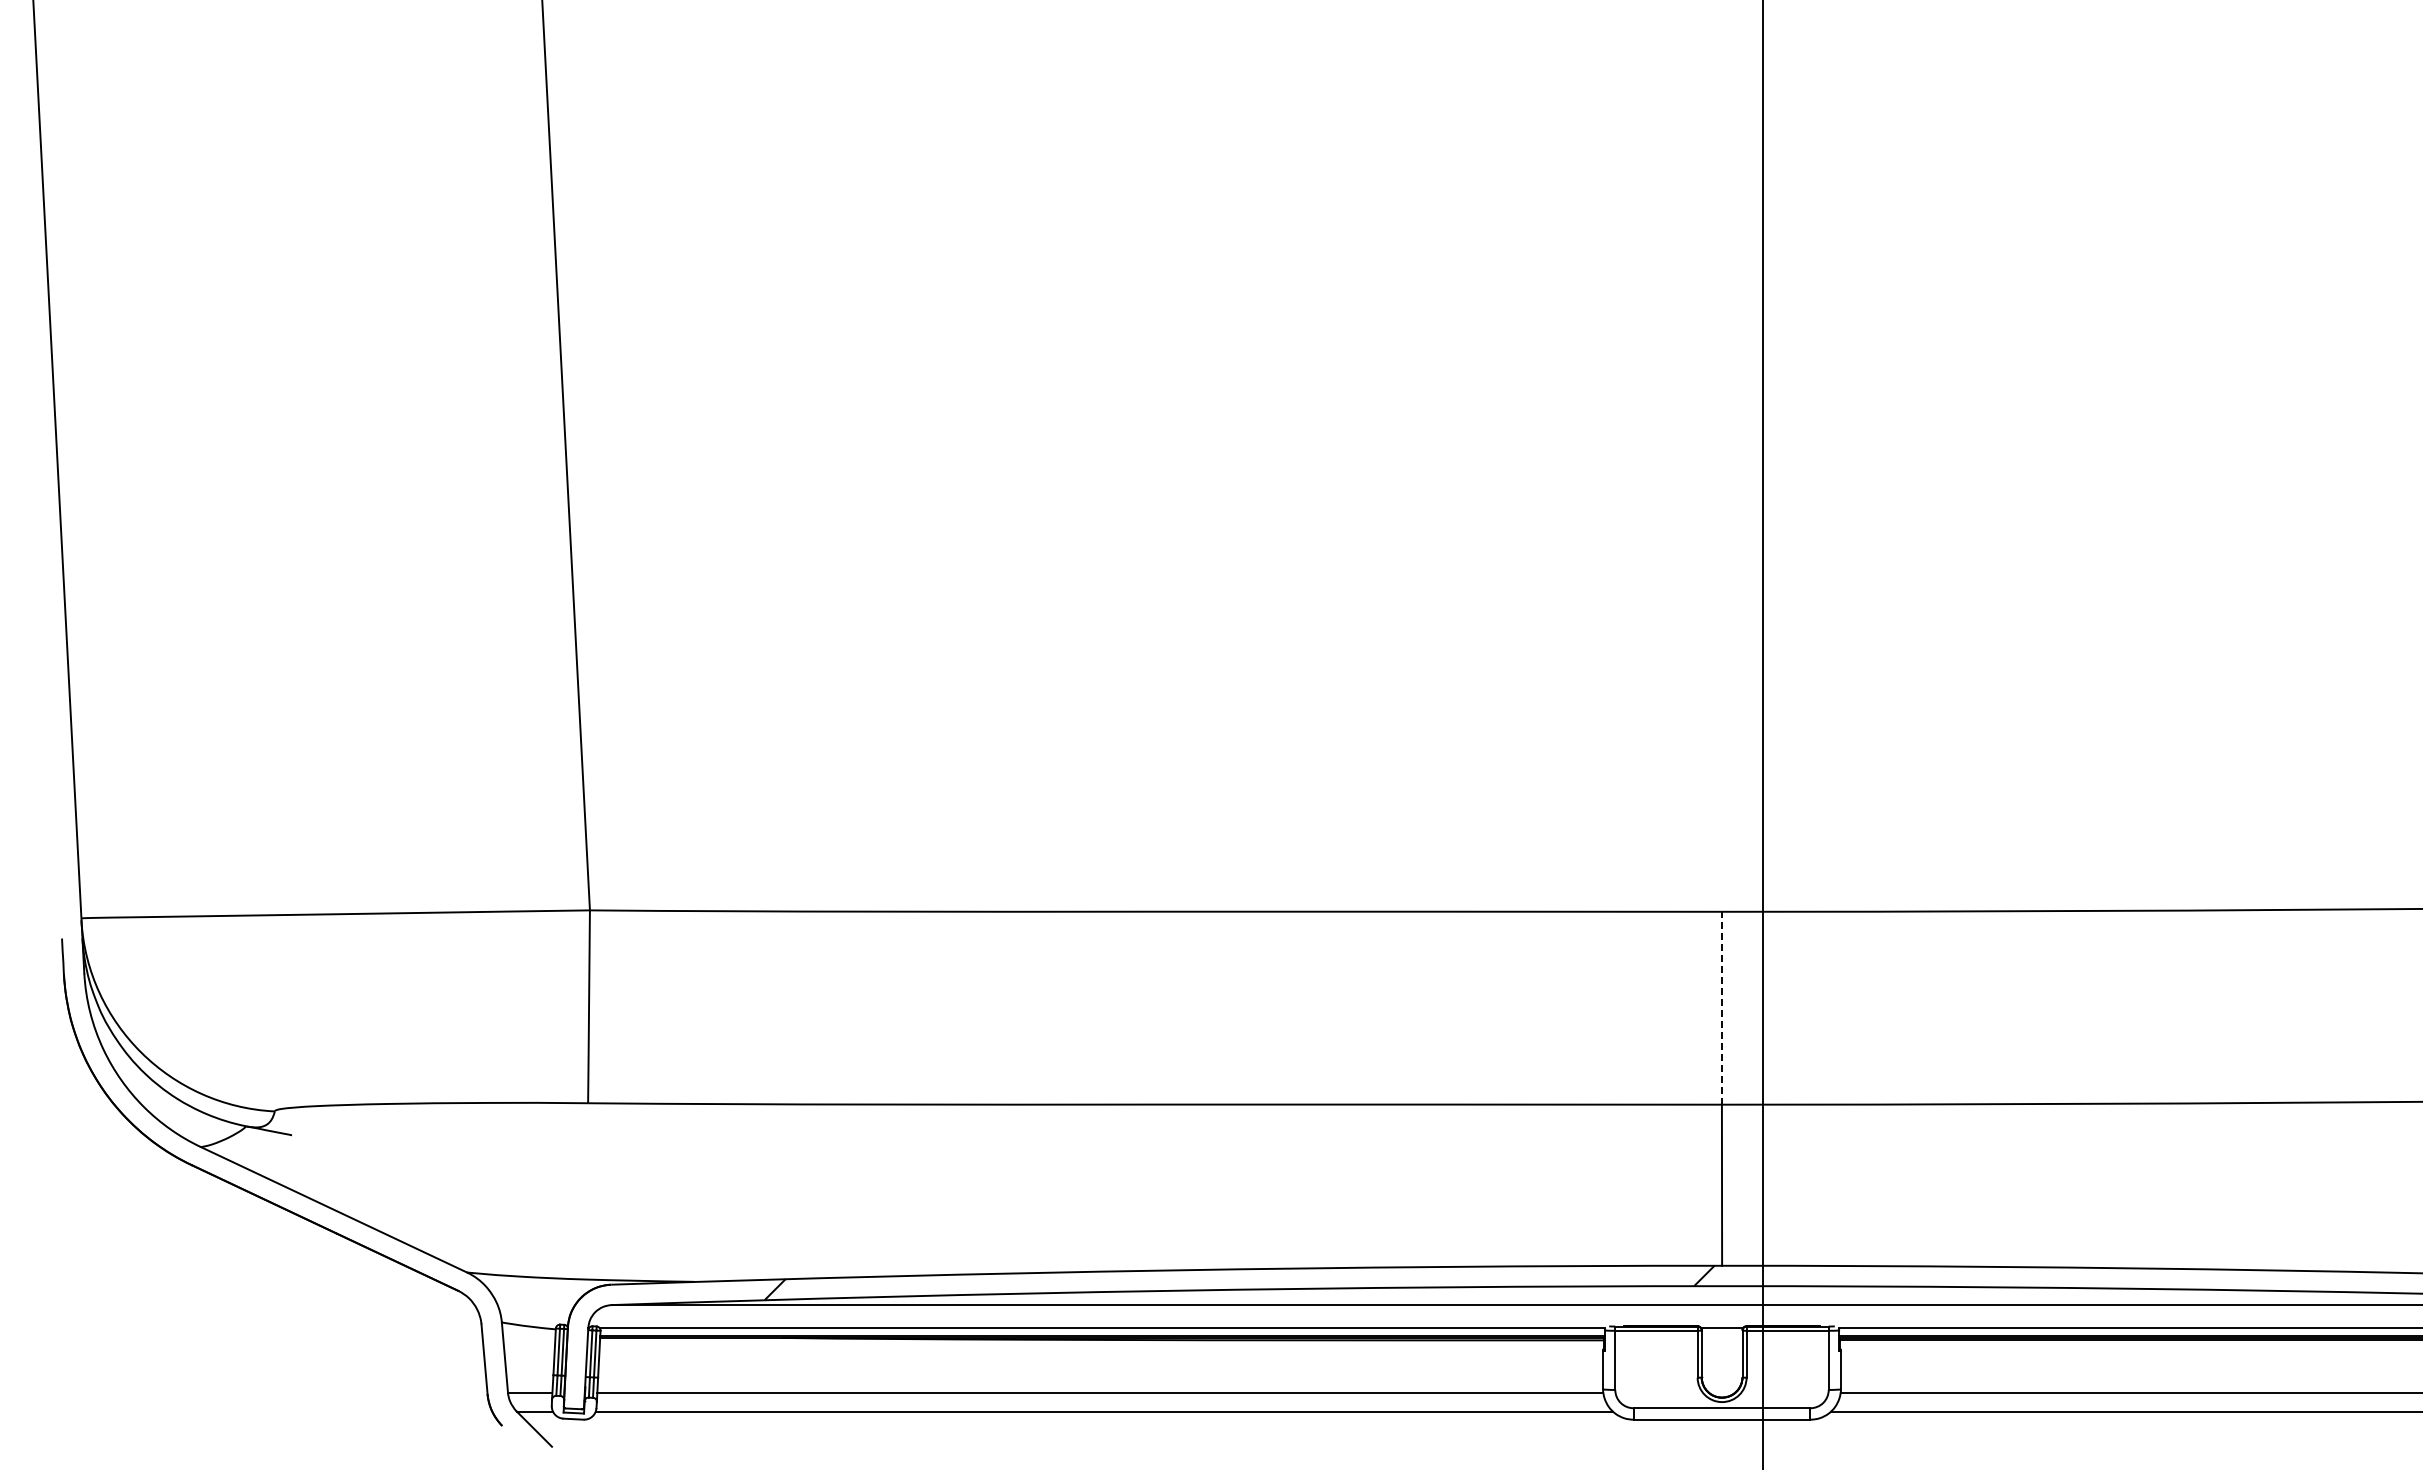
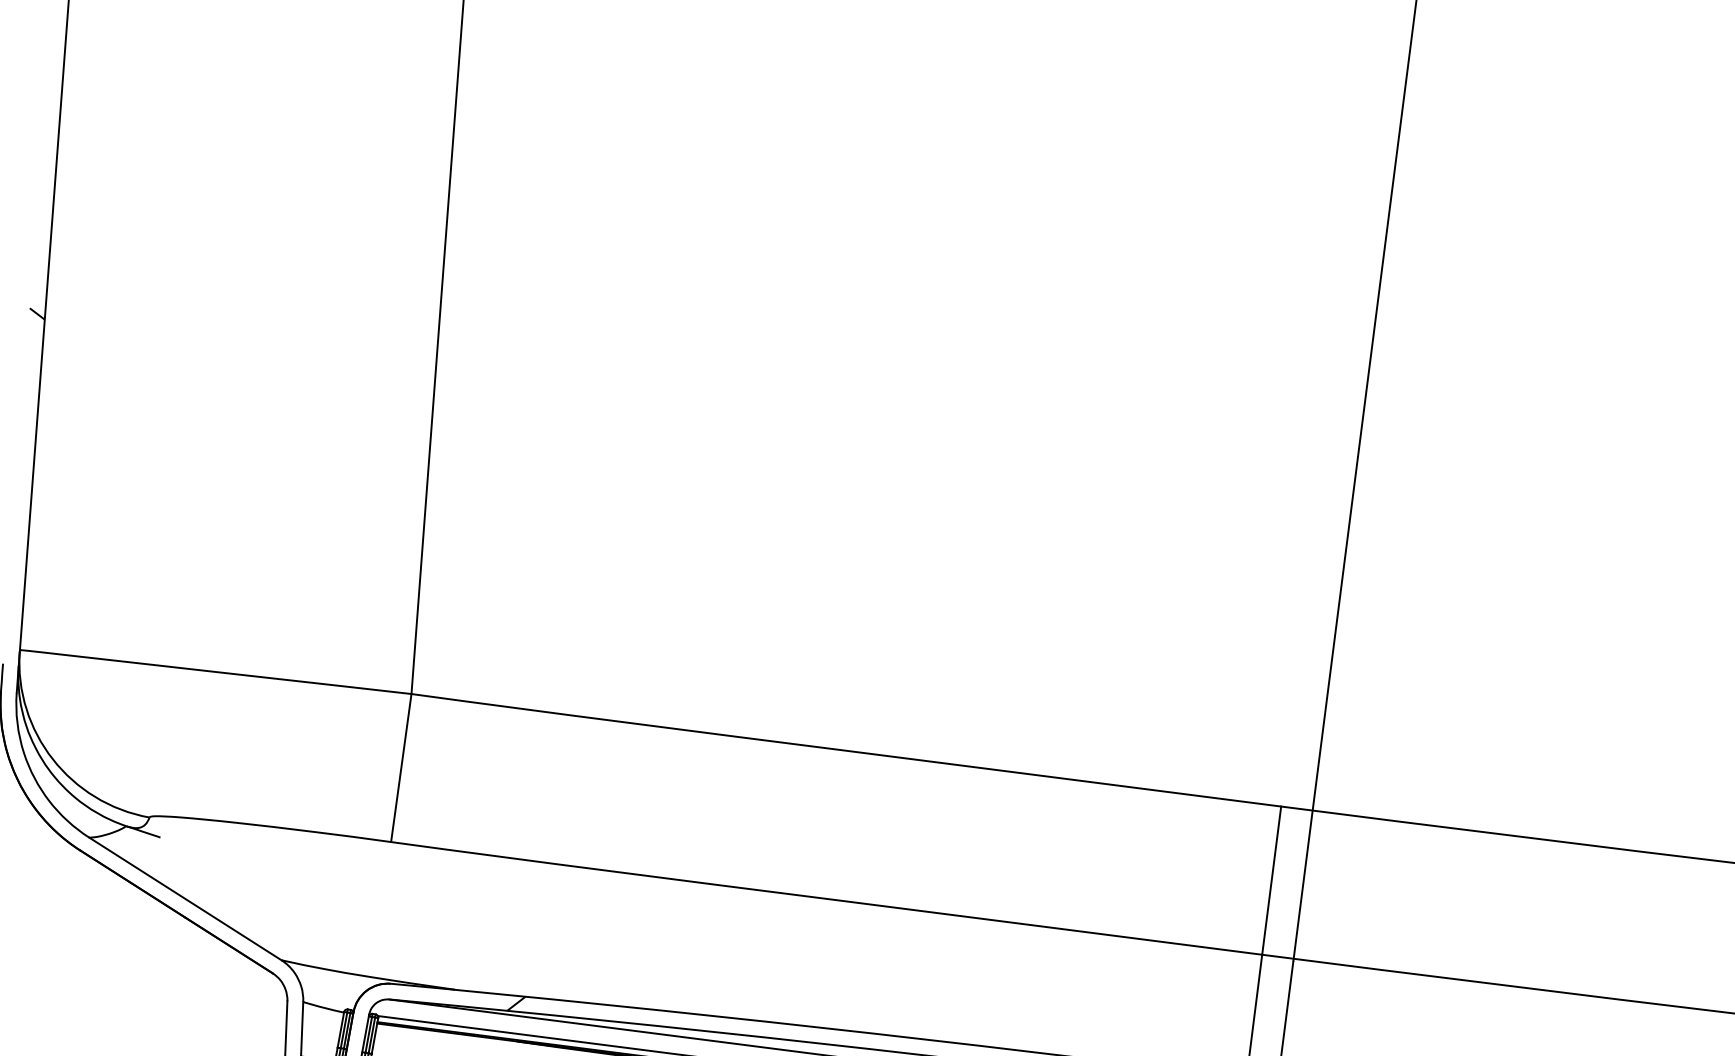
hatch: (48, 485) -> (37, 314), added
line: (1721, 1007) -> (1271, 880), dashed -> solid

